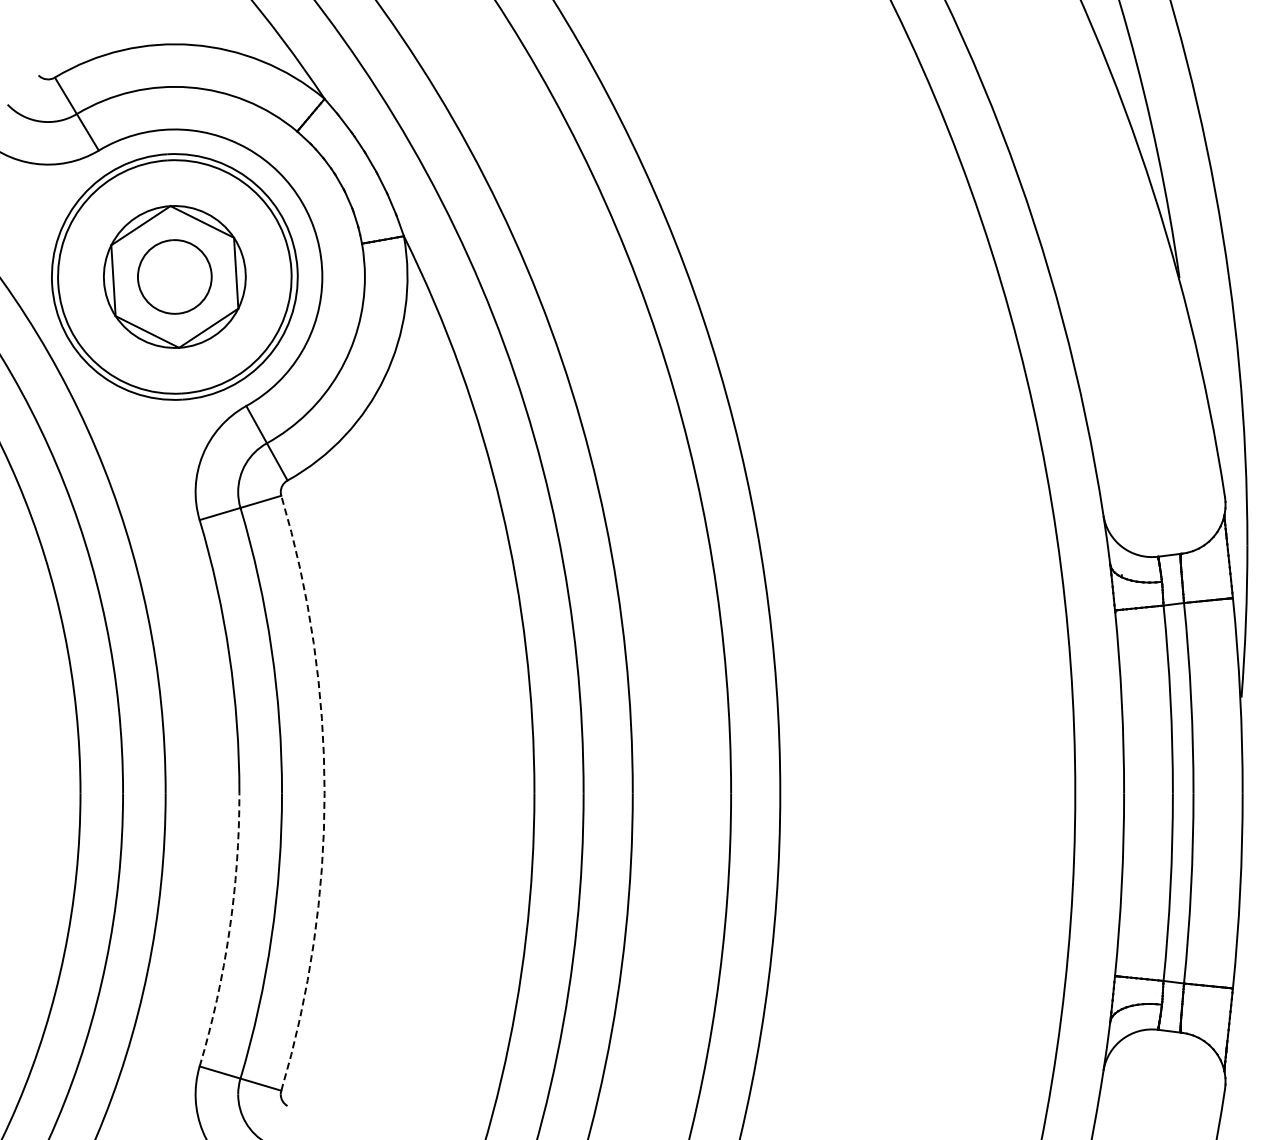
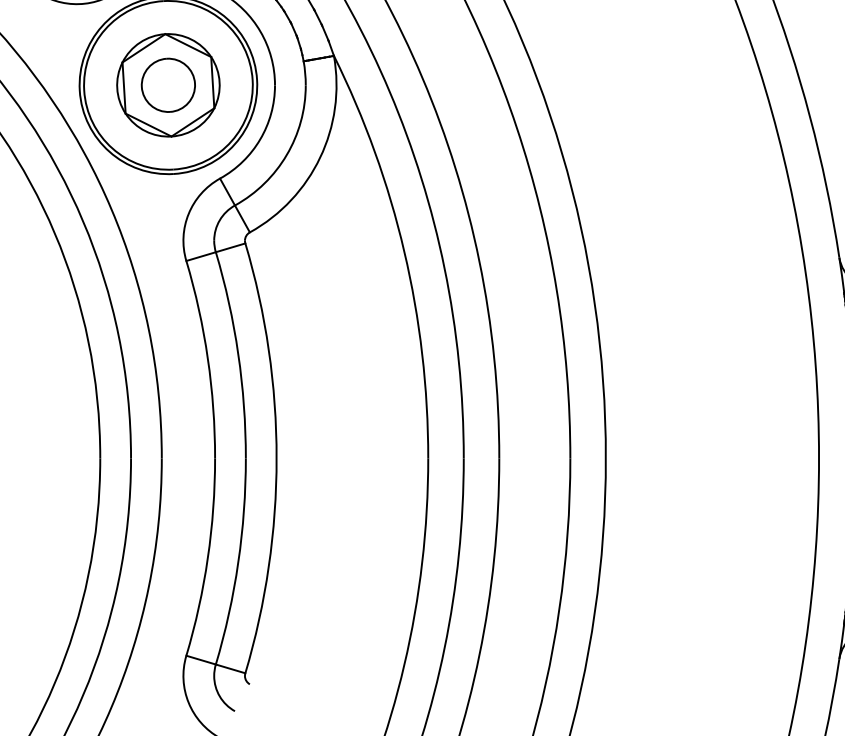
arc: (324, 793) -> (276, 458), dashed -> solid
arc: (229, 931) -> (207, 558), dashed -> solid

